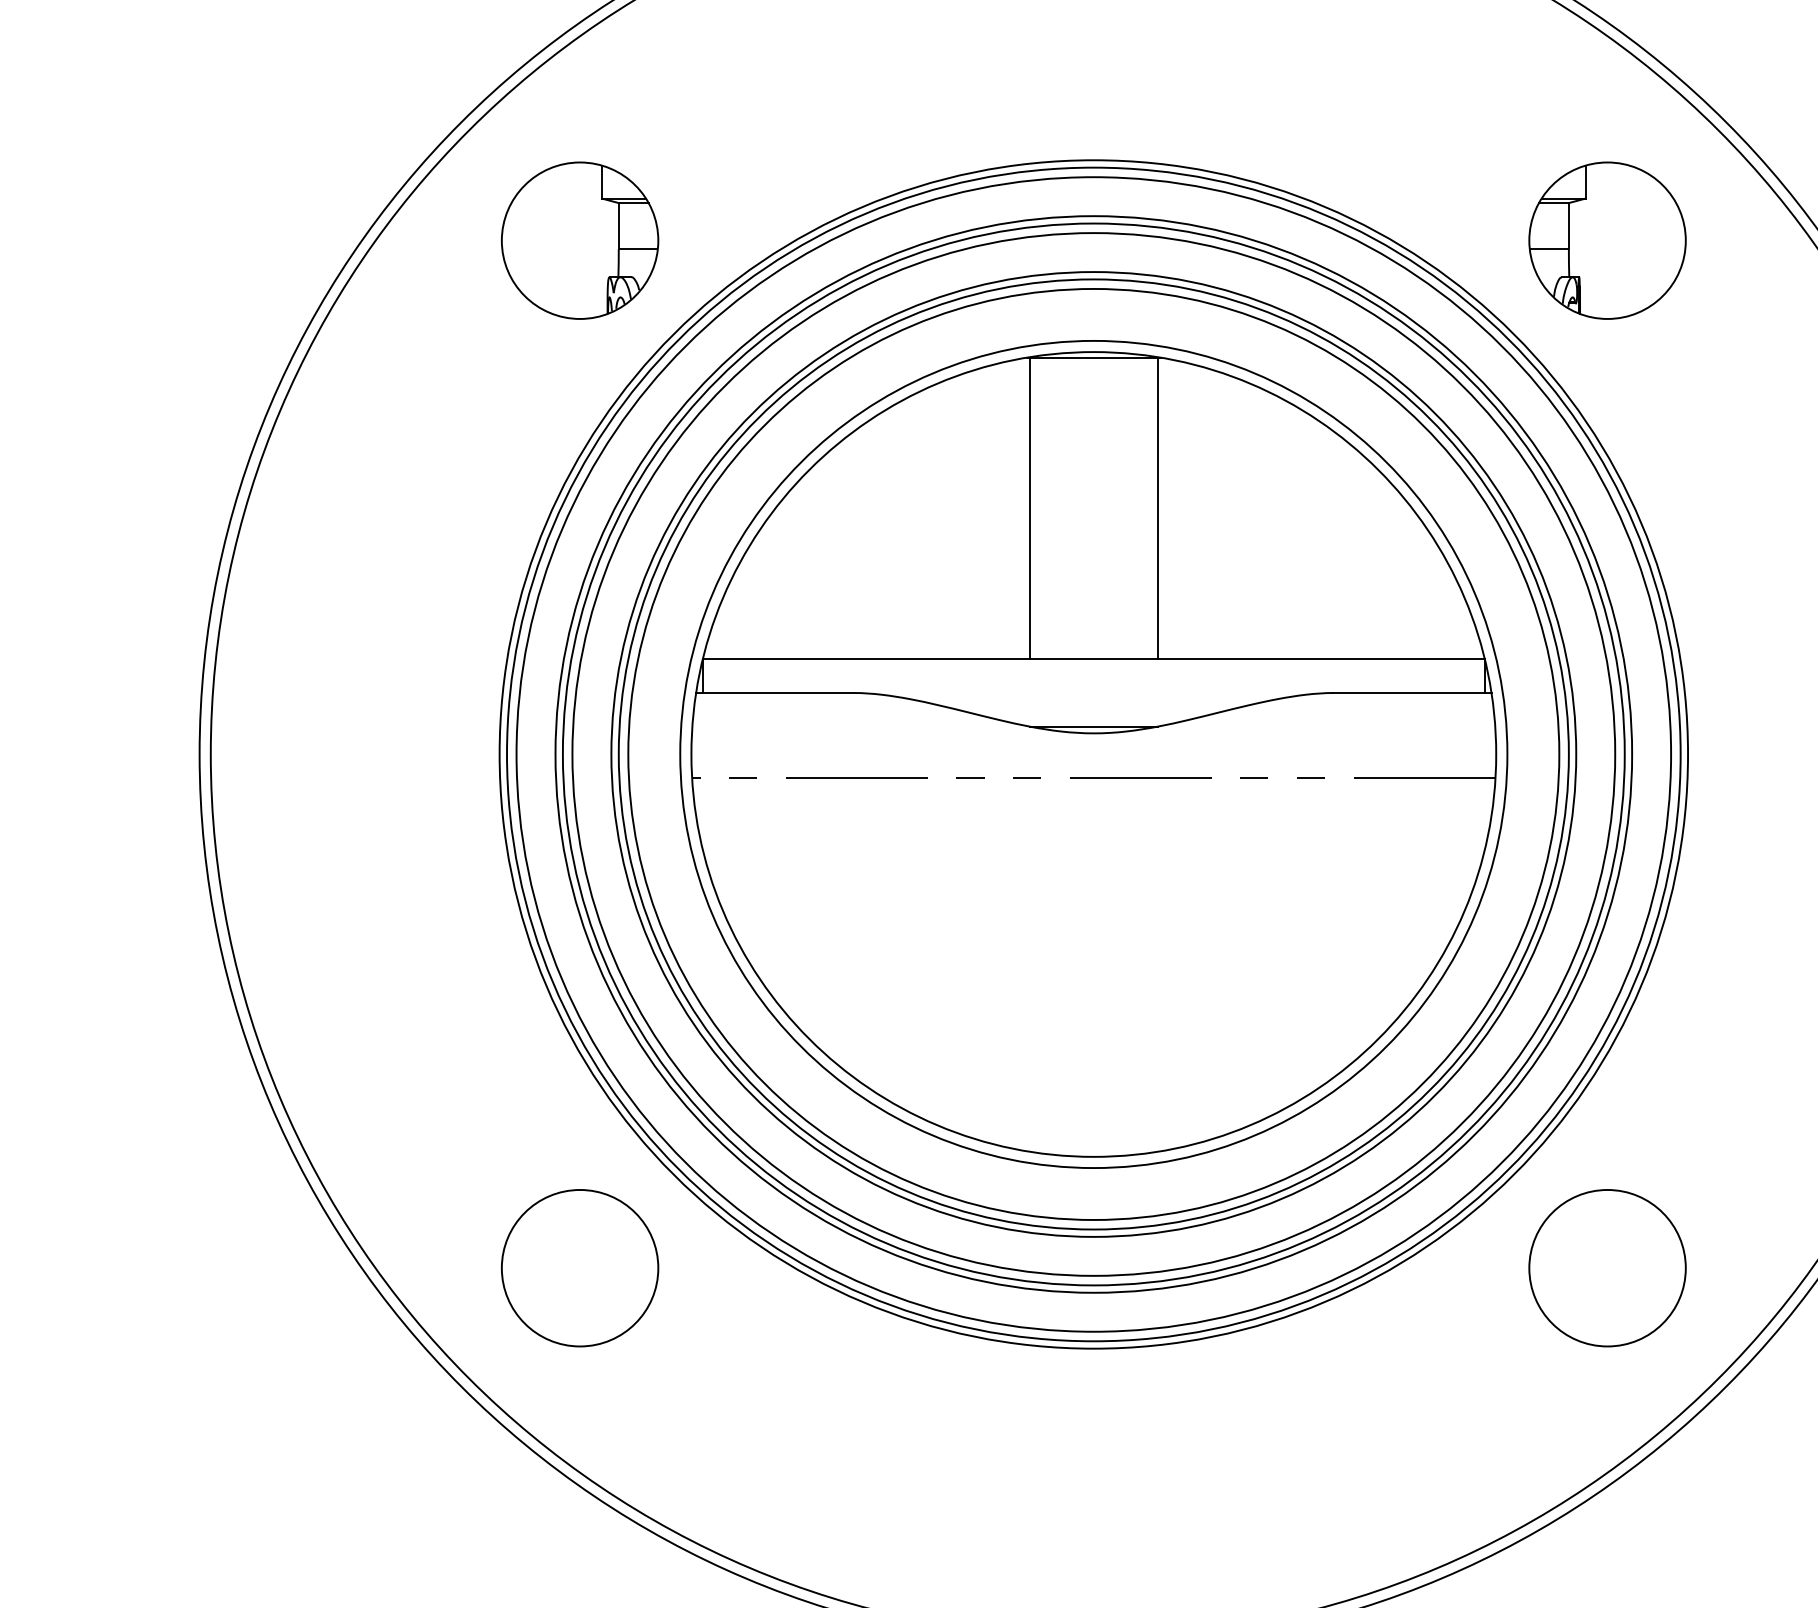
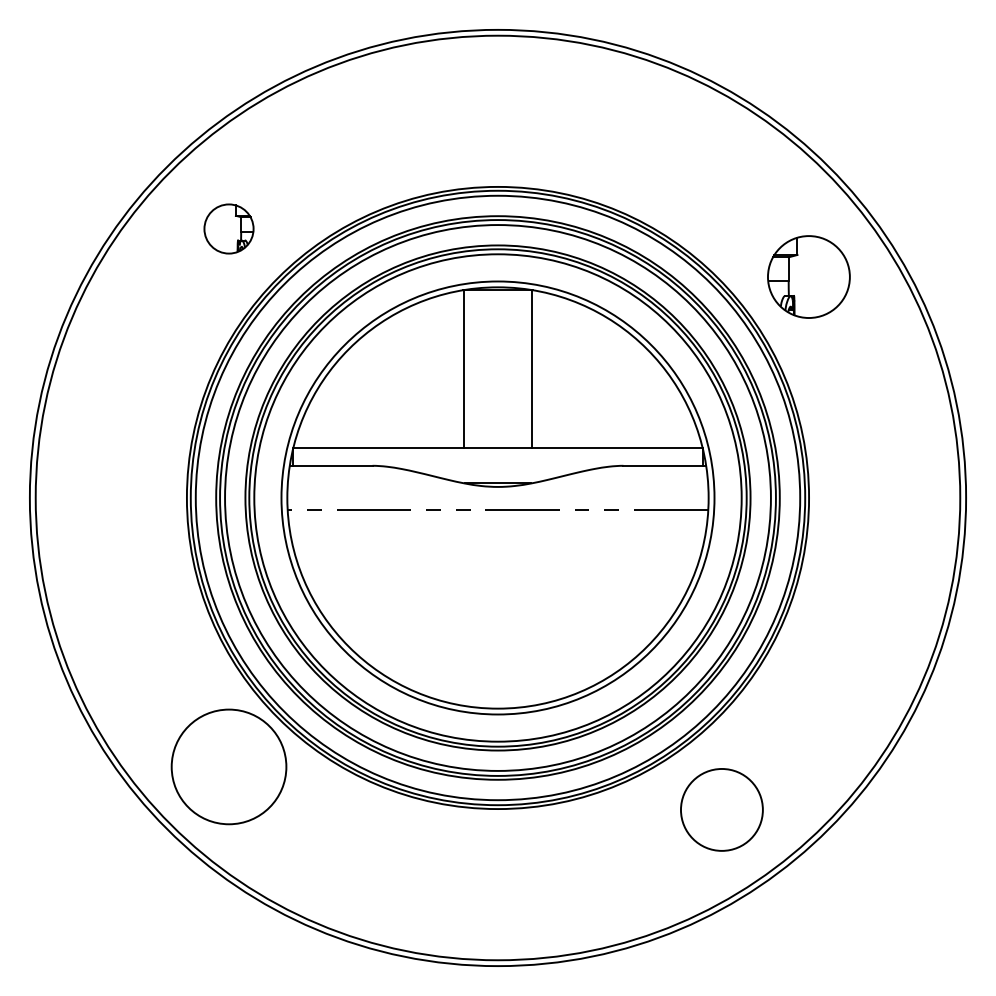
part: (579, 239) -> (228, 228), size x0.6
part: (1606, 239) -> (808, 276), moved
circle: (580, 1267) -> (229, 766), size x1.4
circle: (1606, 1267) -> (721, 809), moved

